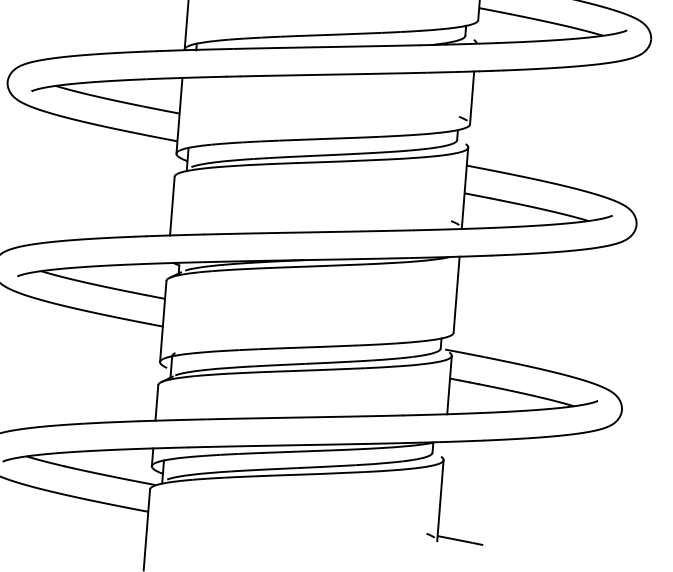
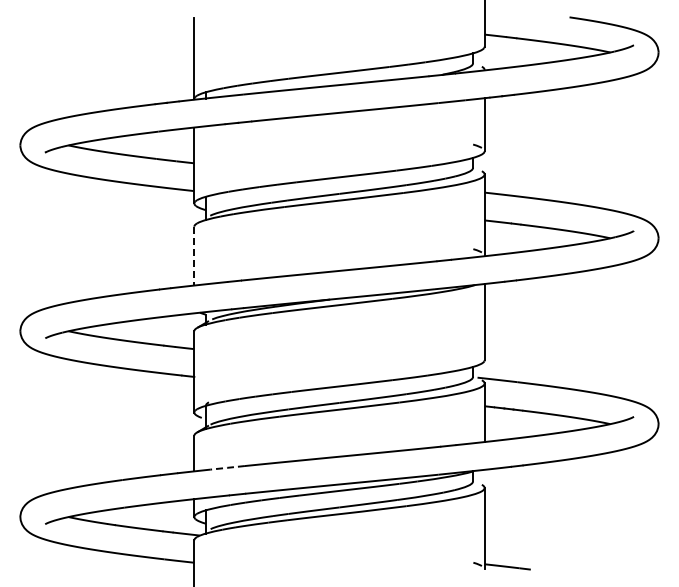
line: (172, 206) -> (194, 256), solid -> dashed
line: (188, 419) -> (227, 467), solid -> dashed

